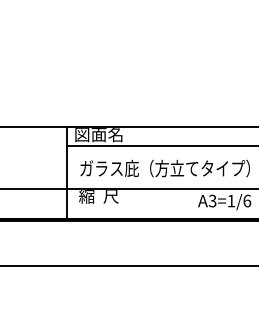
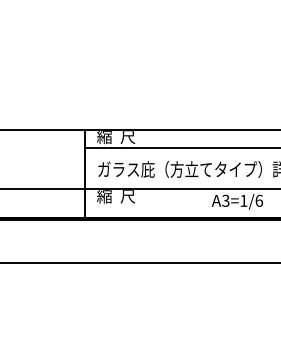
text: (98, 135) -> (115, 137), 図面名 -> 縮  尺

